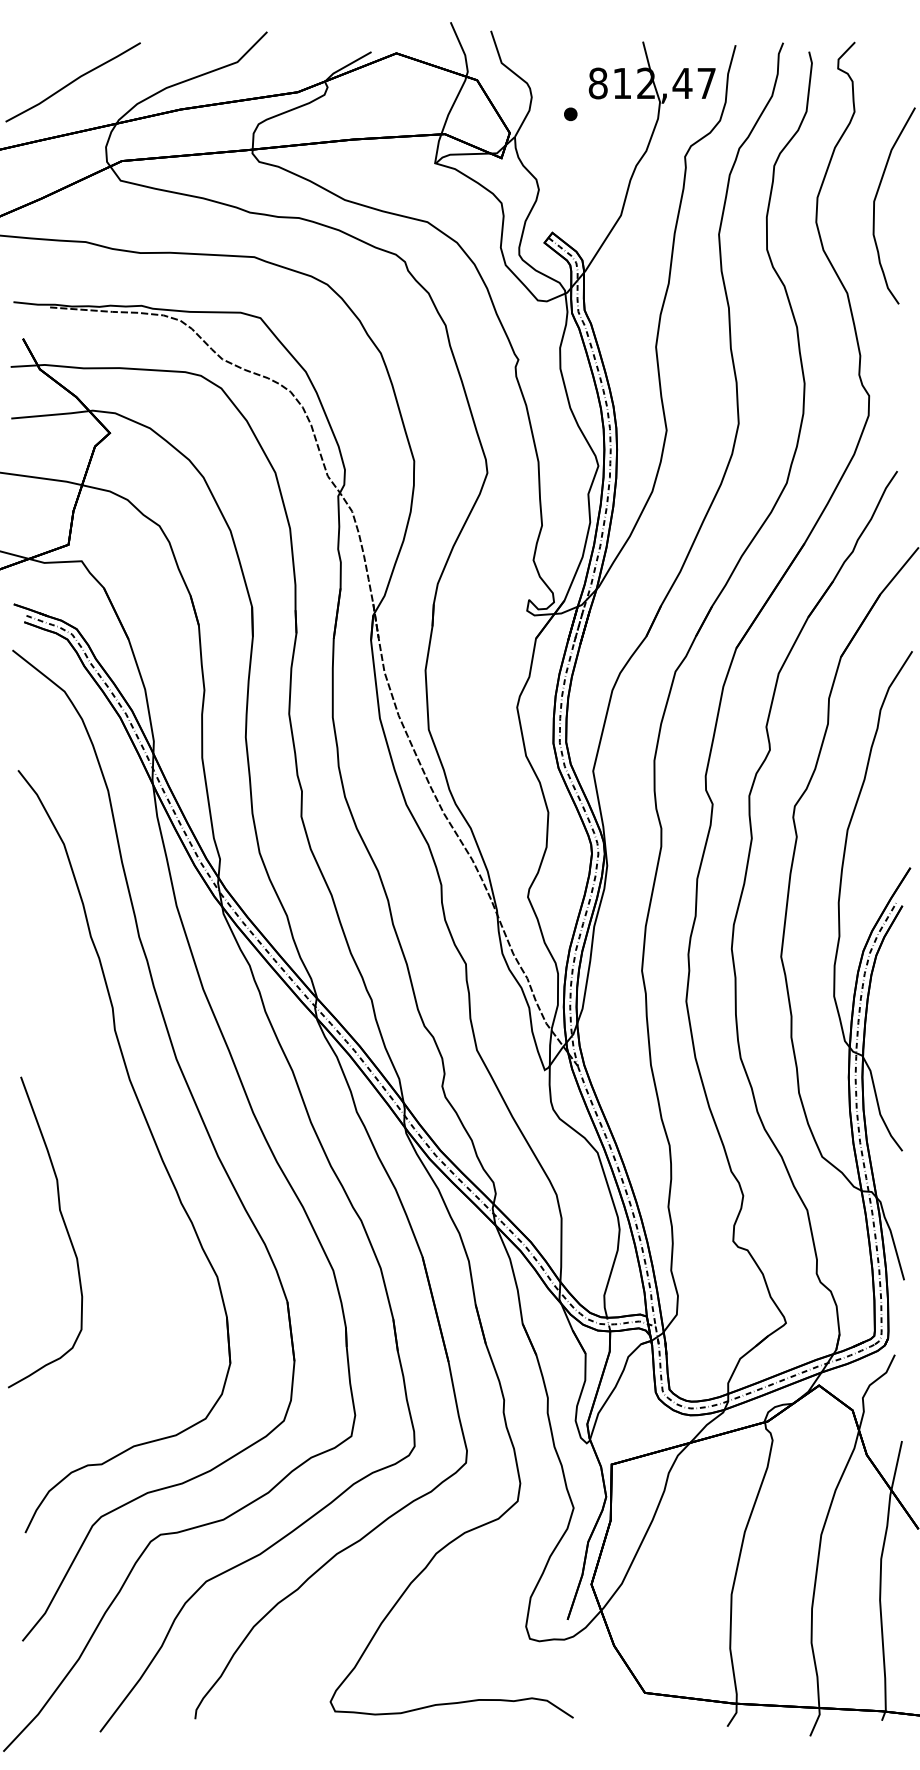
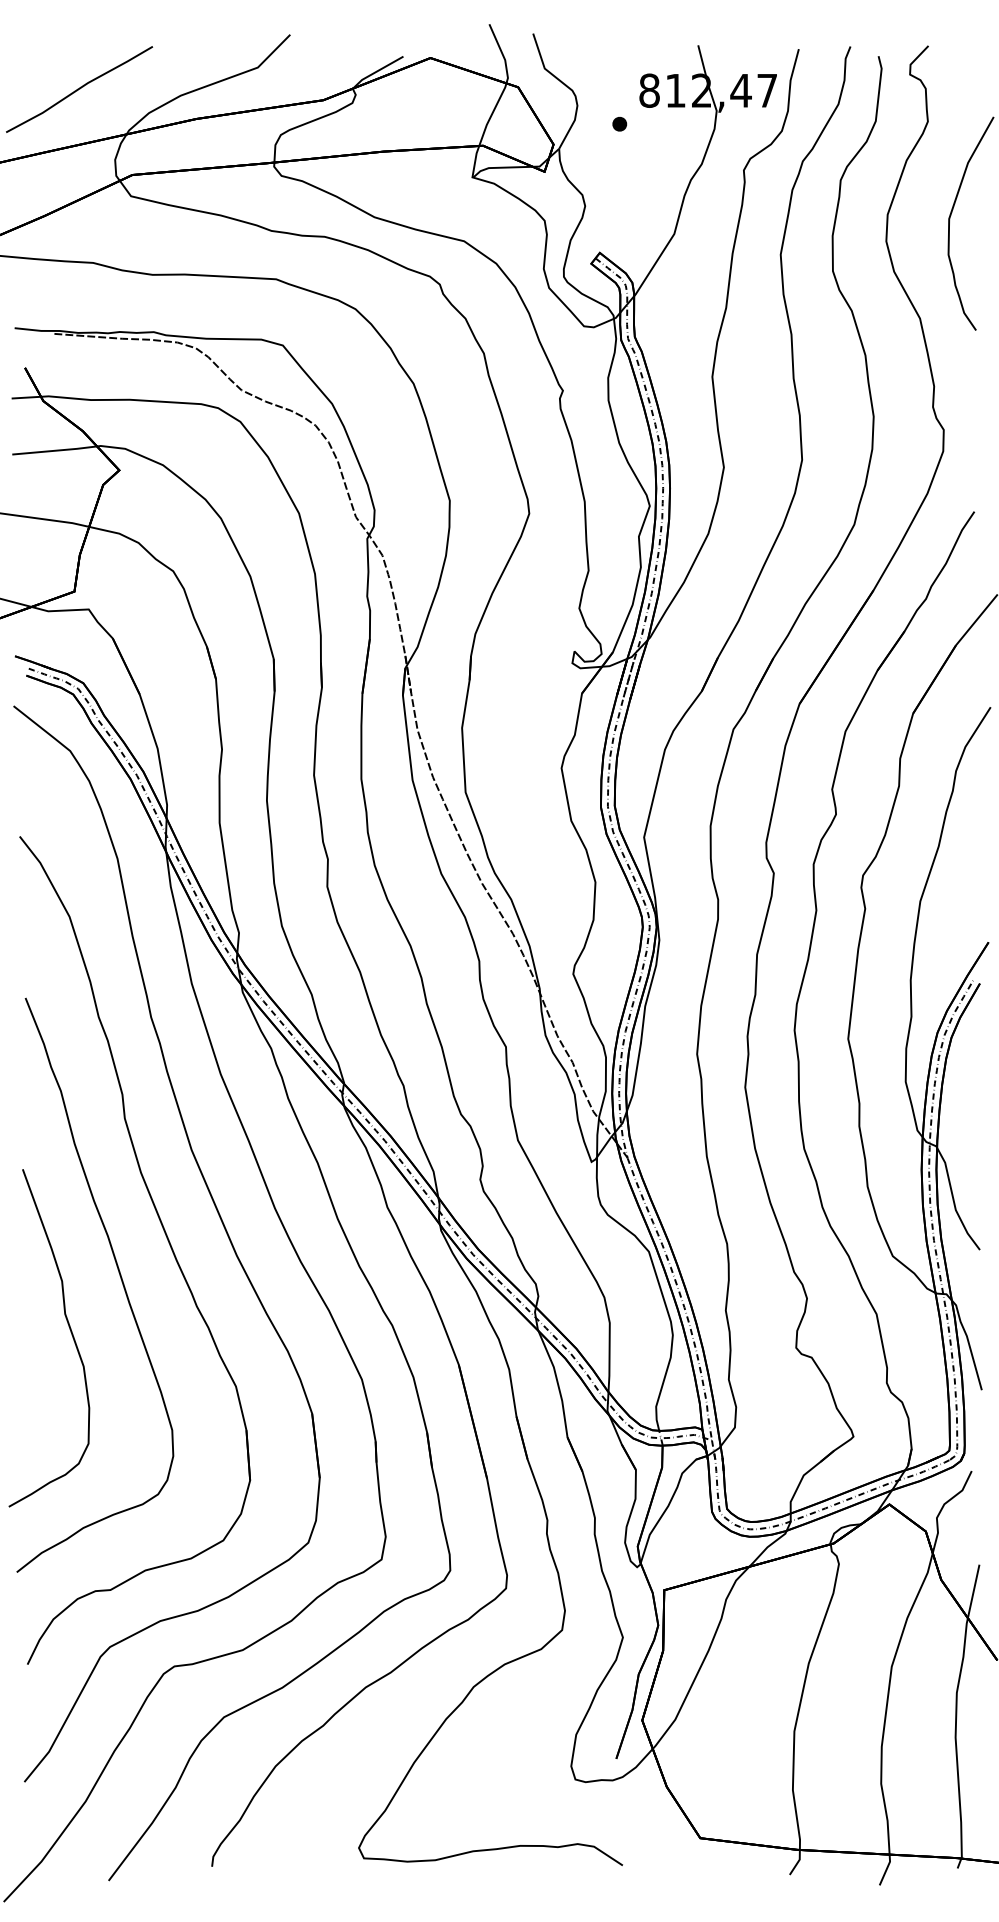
curve: (110, 1175) -> (119, 1276), added

